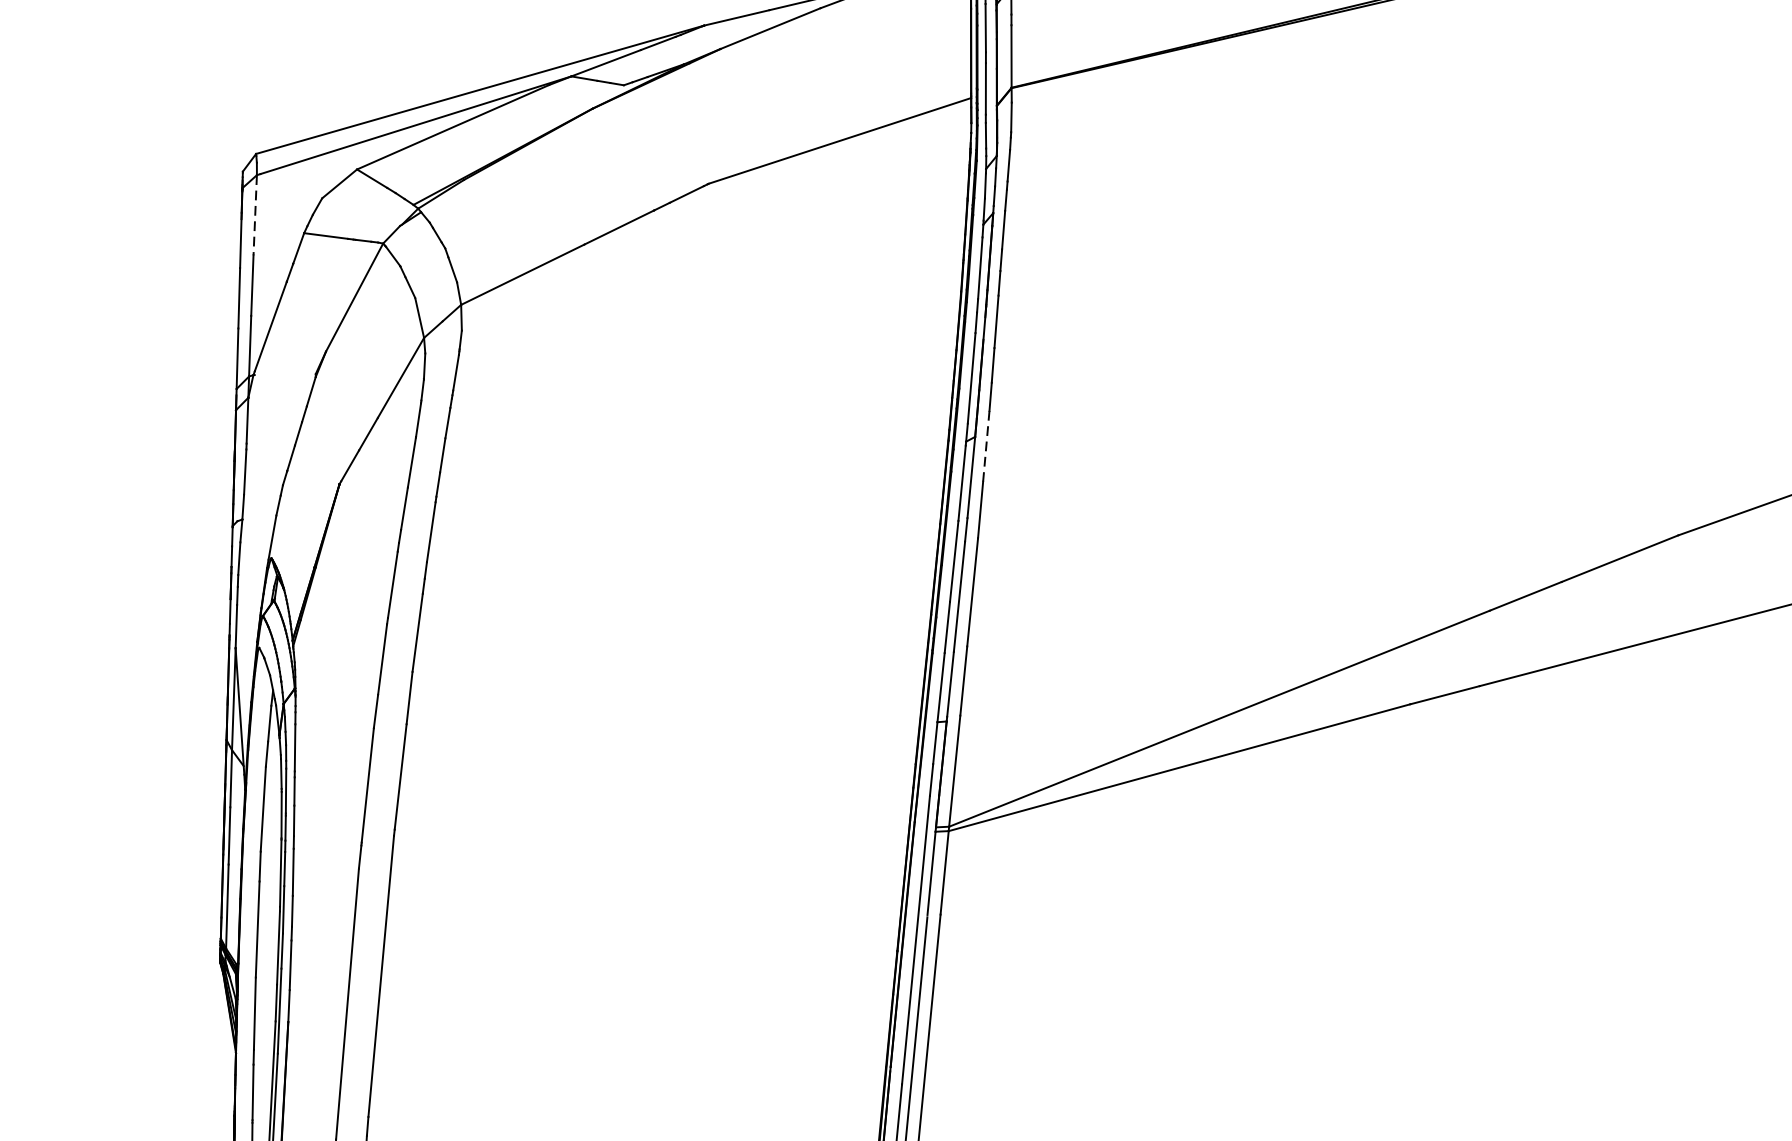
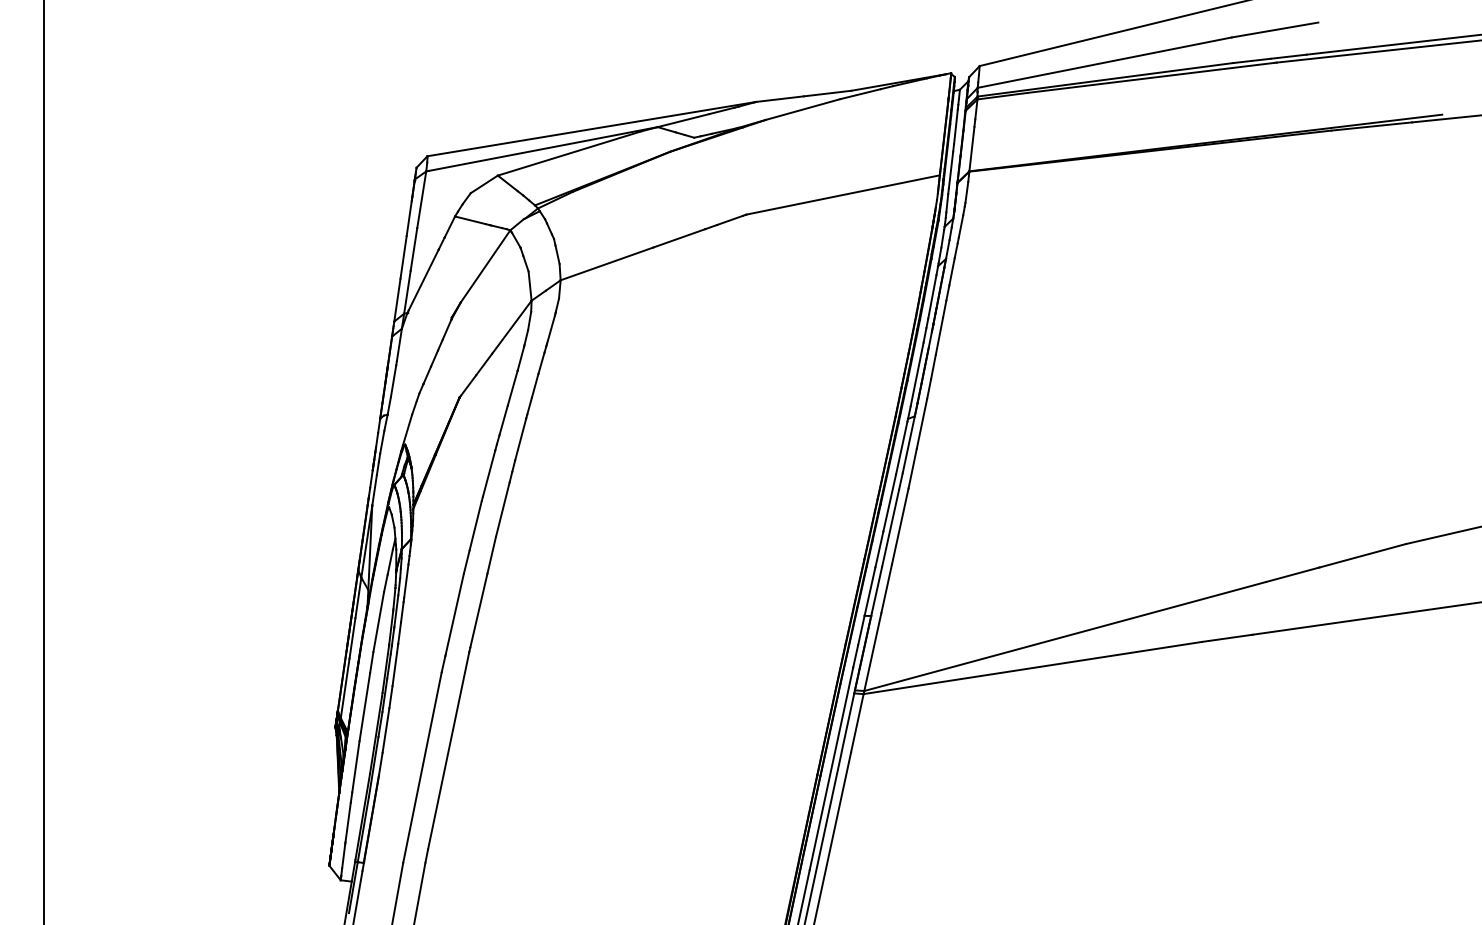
line: (254, 214) -> (421, 199), dashed -> solid
line: (985, 447) -> (921, 424), dashed -> solid

